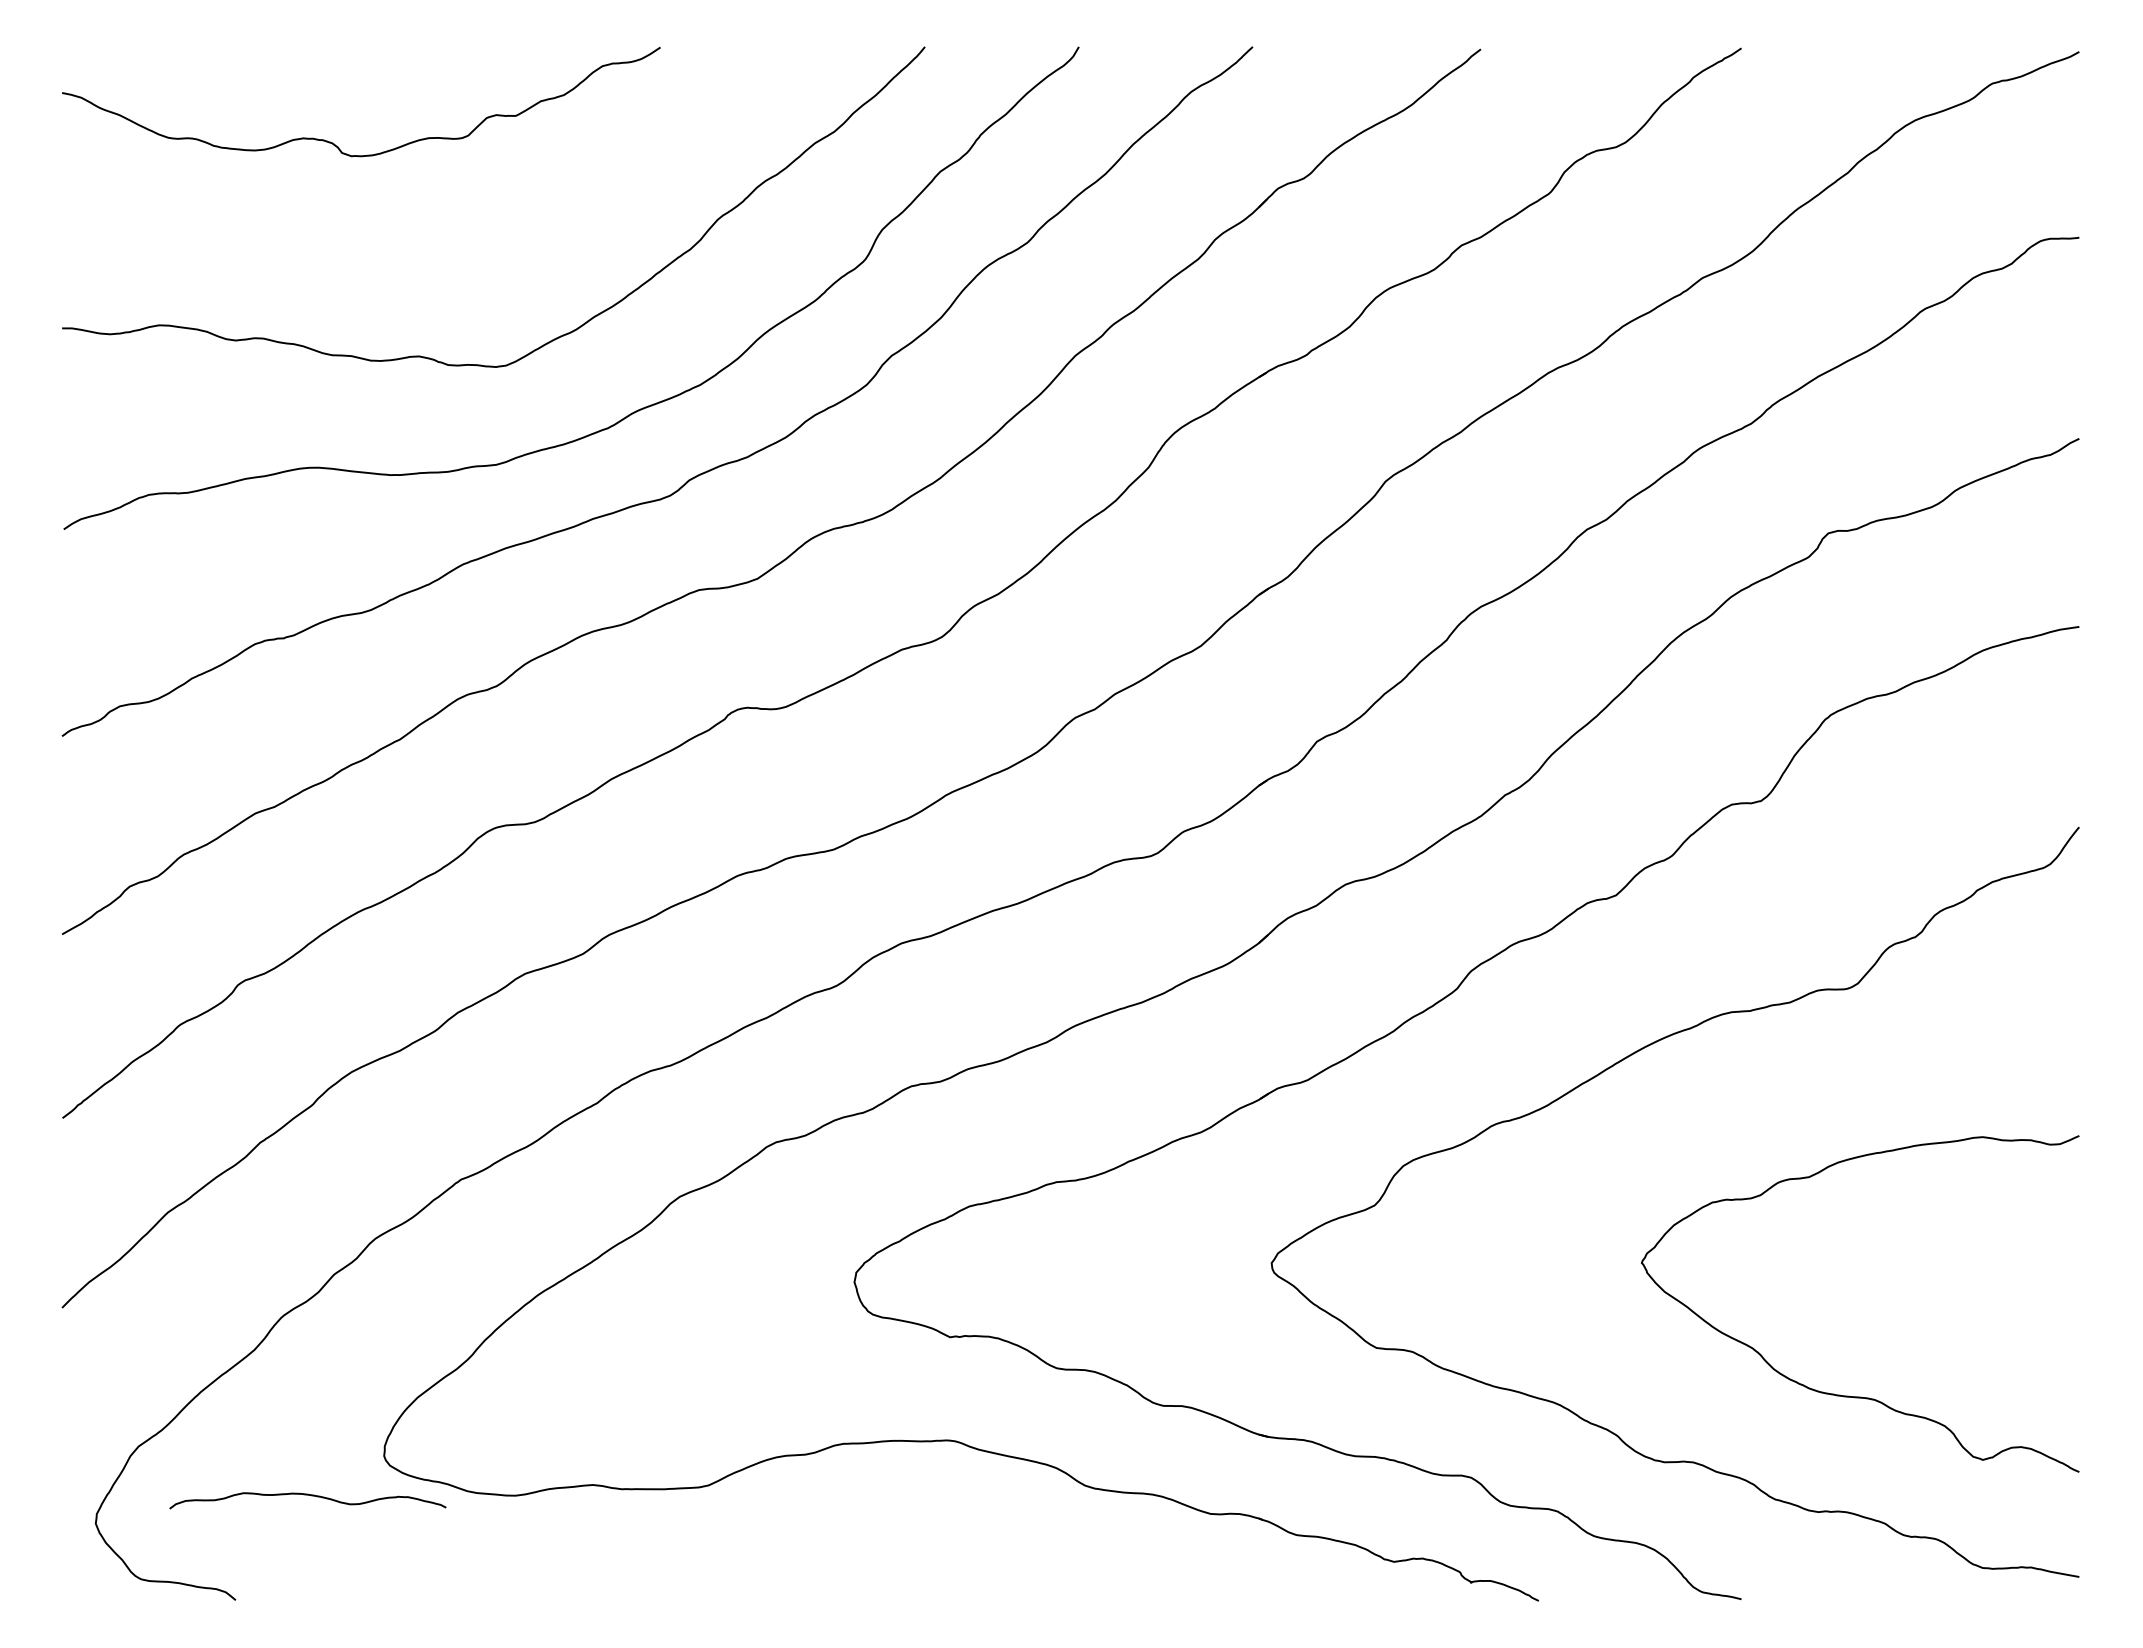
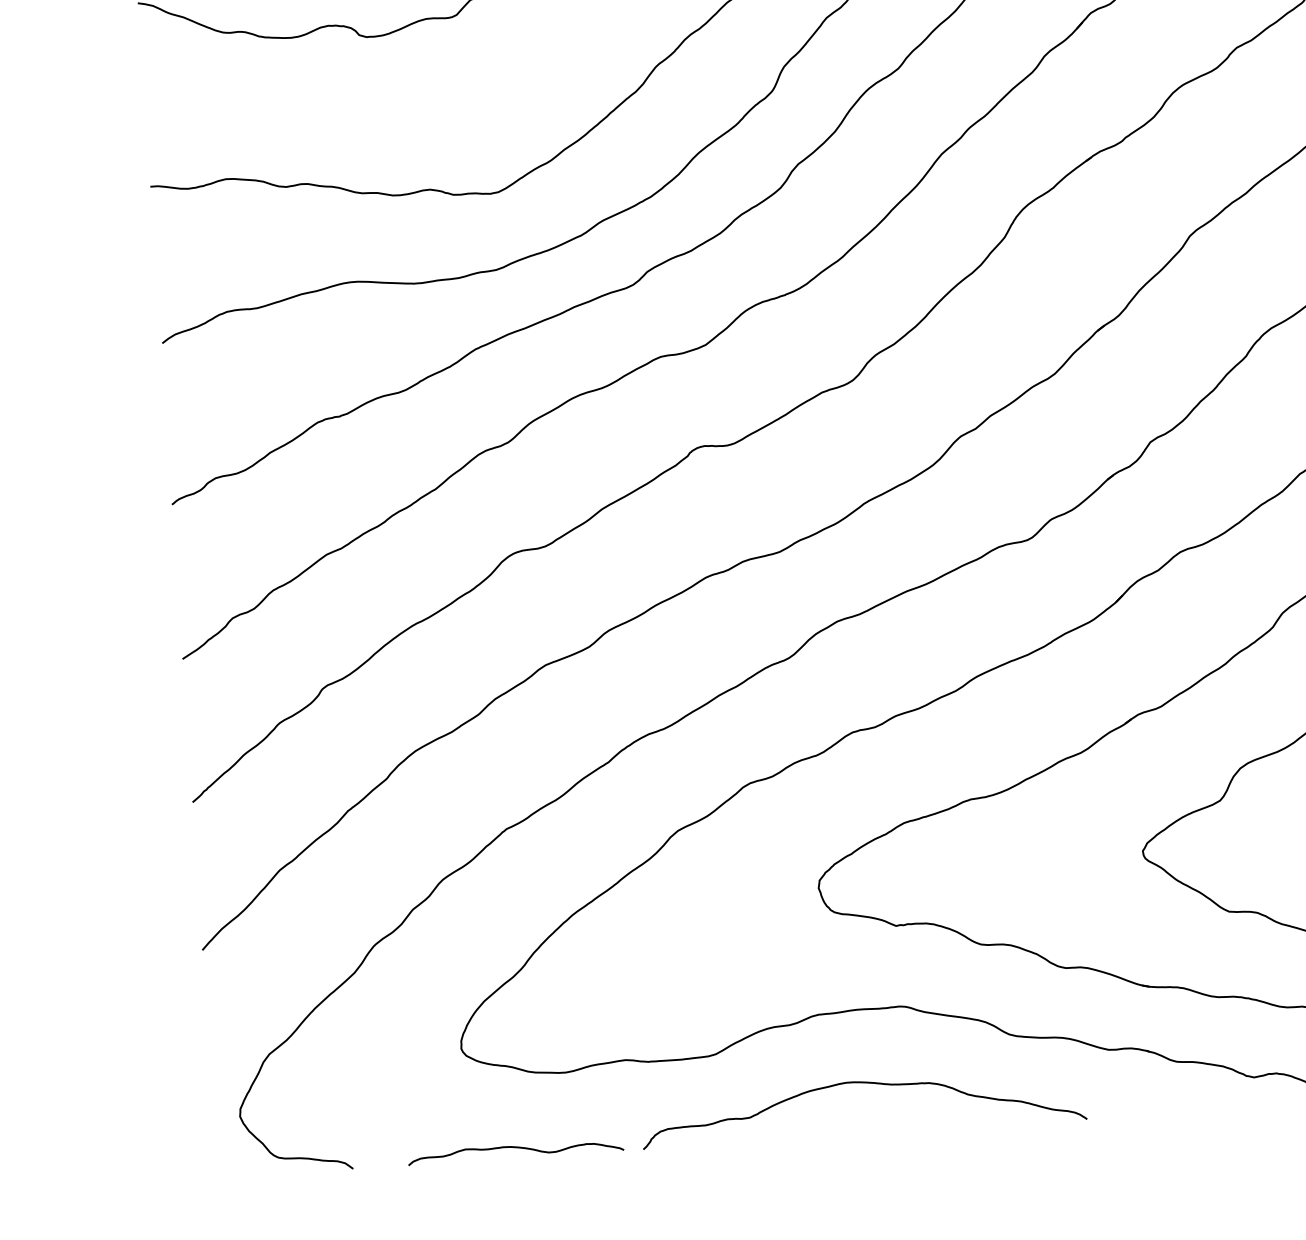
curve: (307, 1495) -> (515, 1147), moved
curve: (894, 1535) -> (863, 1083), added

